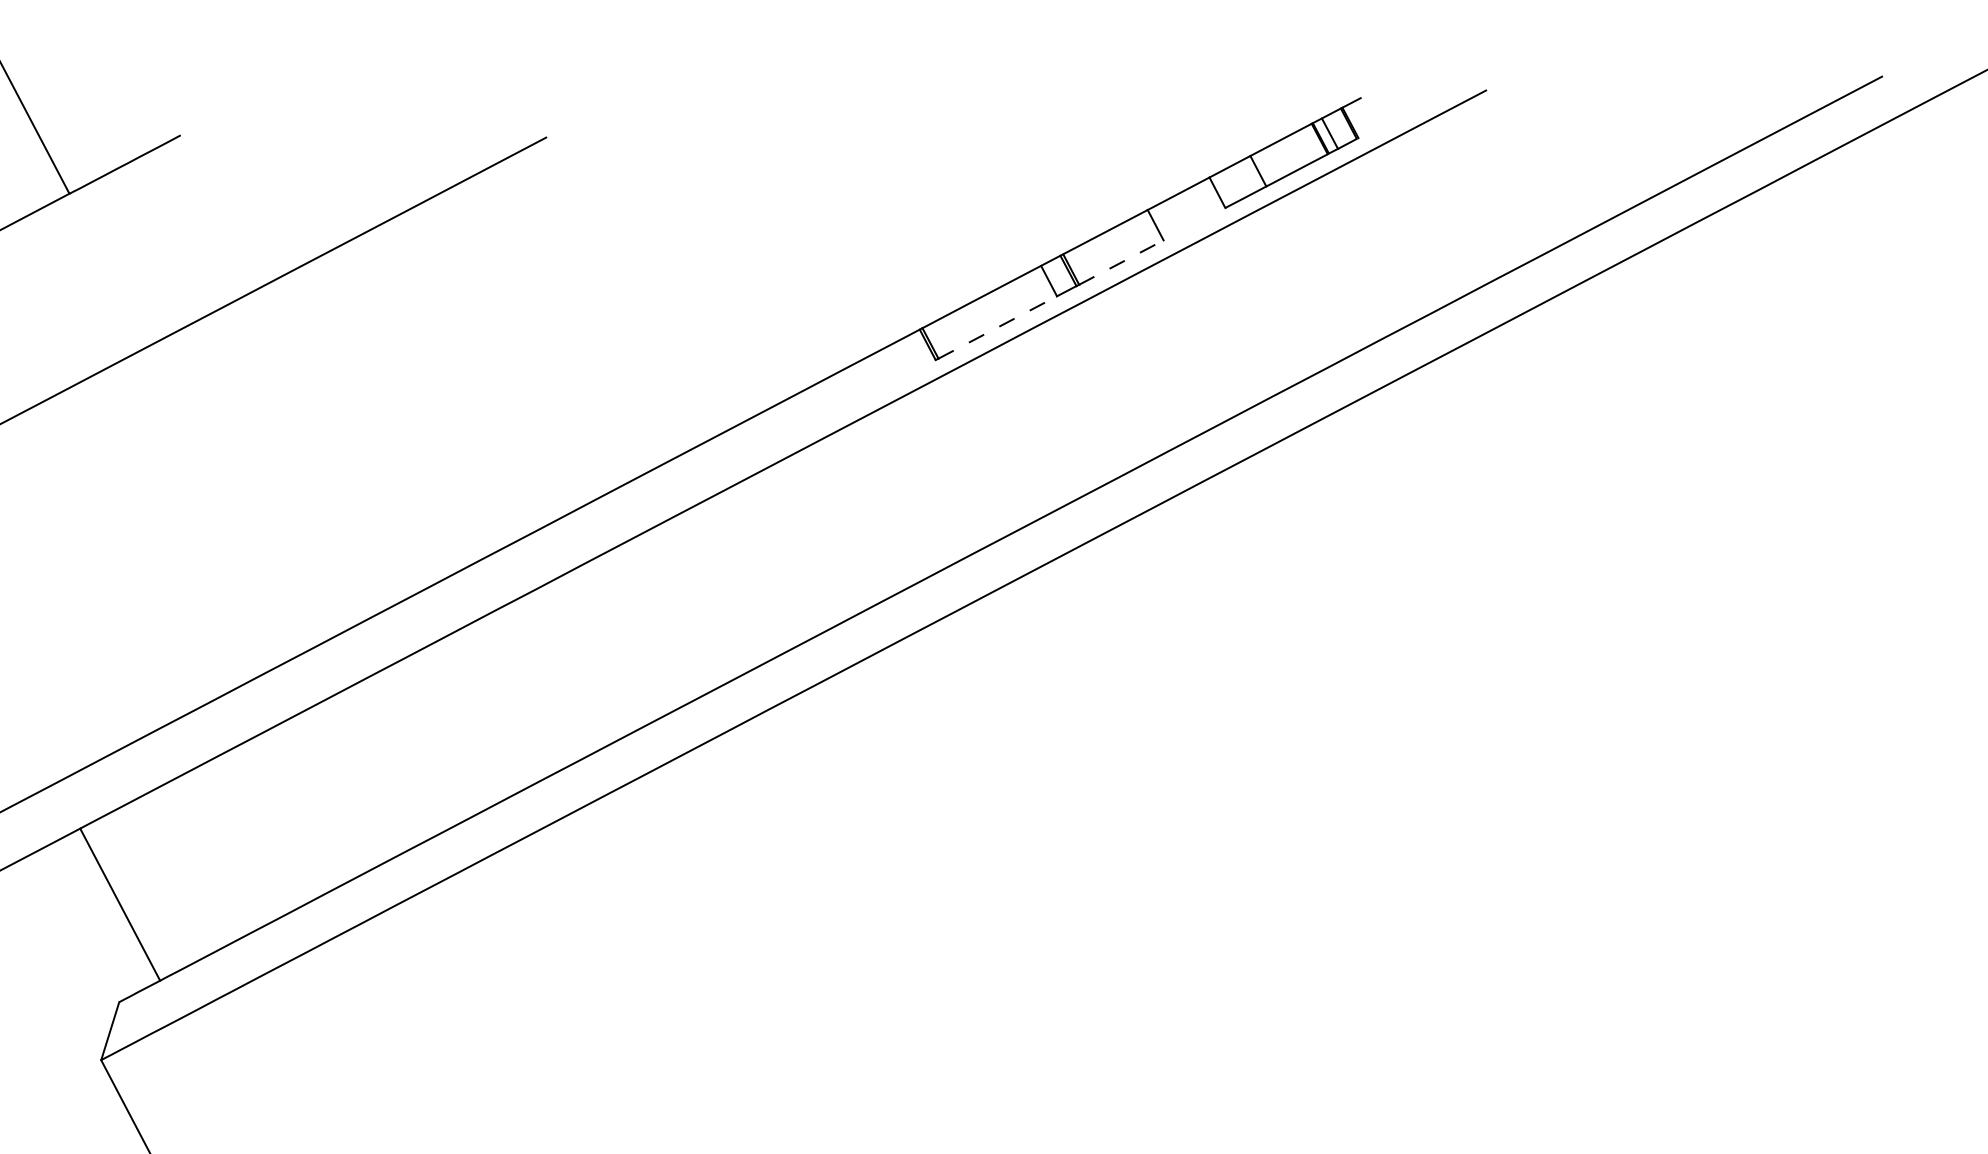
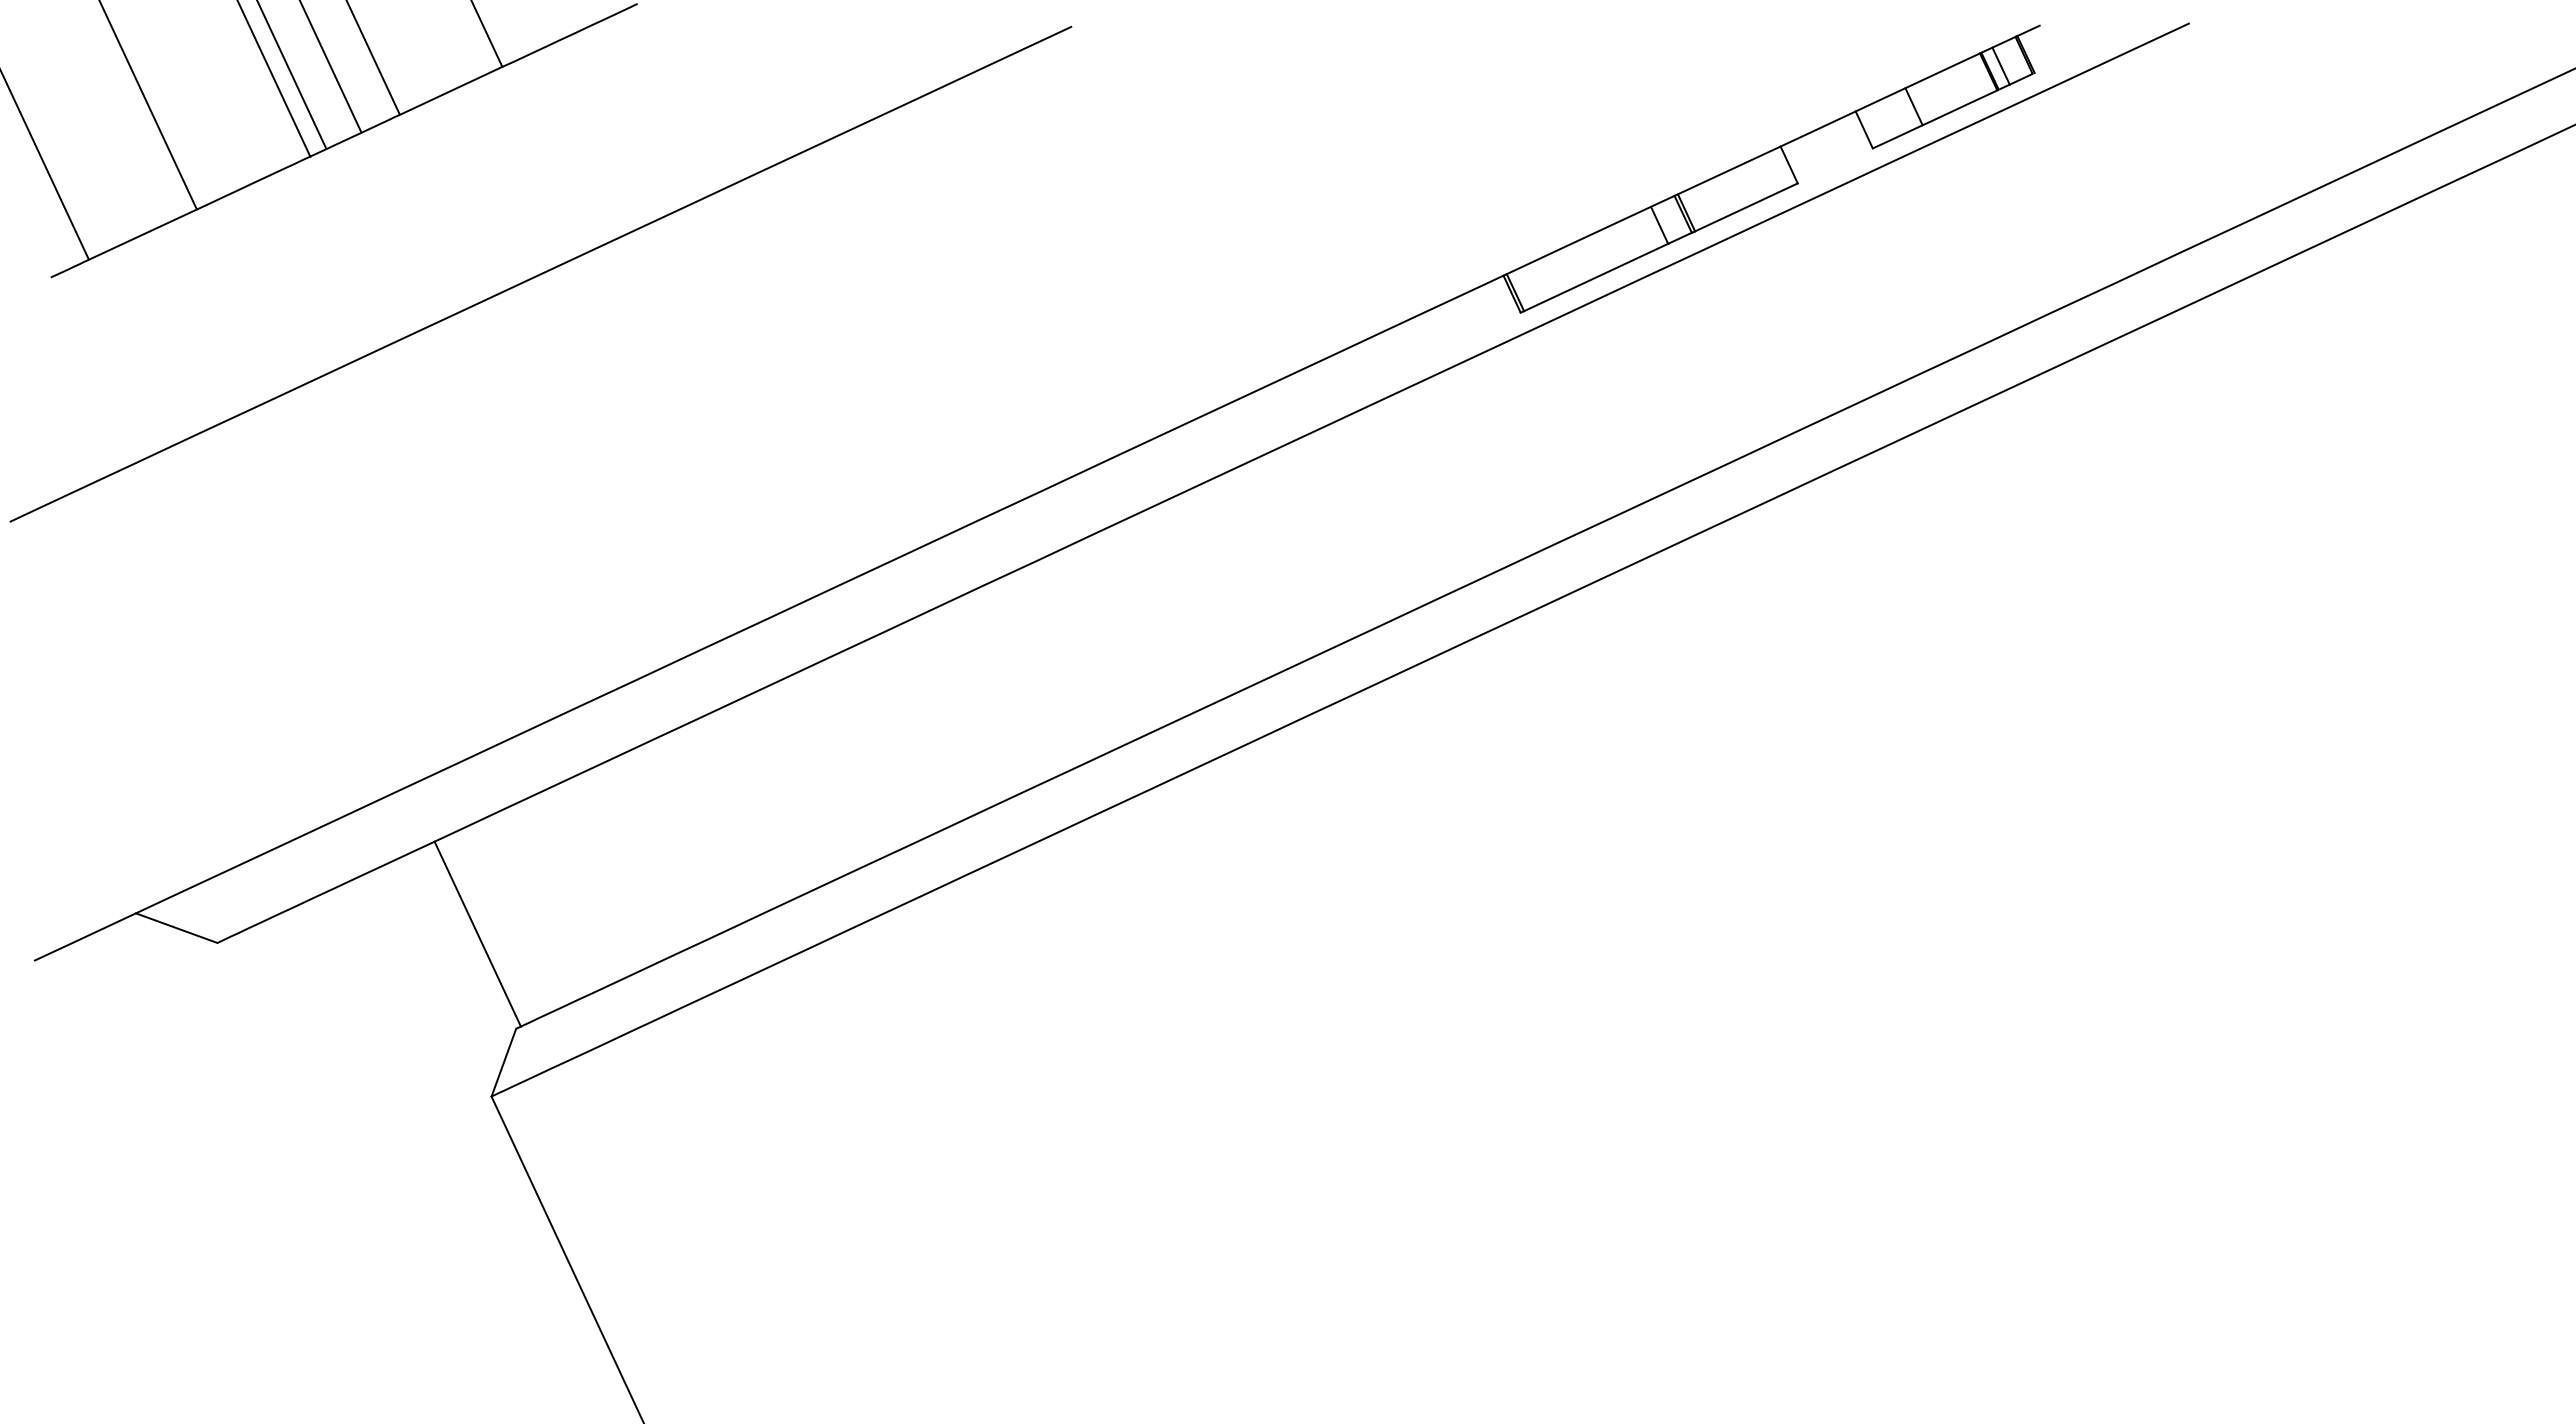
line: (1121, 262) -> (1746, 207), dashed -> solid
line: (998, 327) -> (1596, 277), dashed -> solid
line: (119, 904) -> (477, 933), moved

